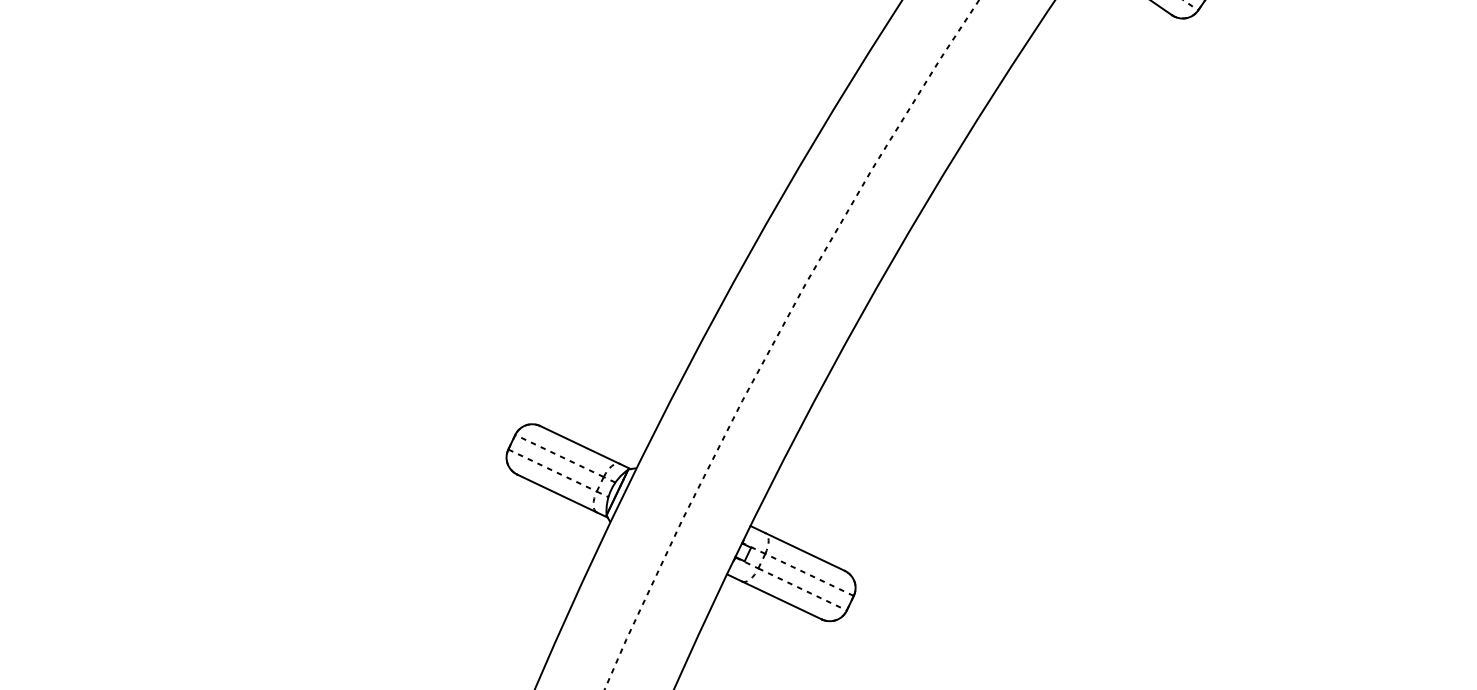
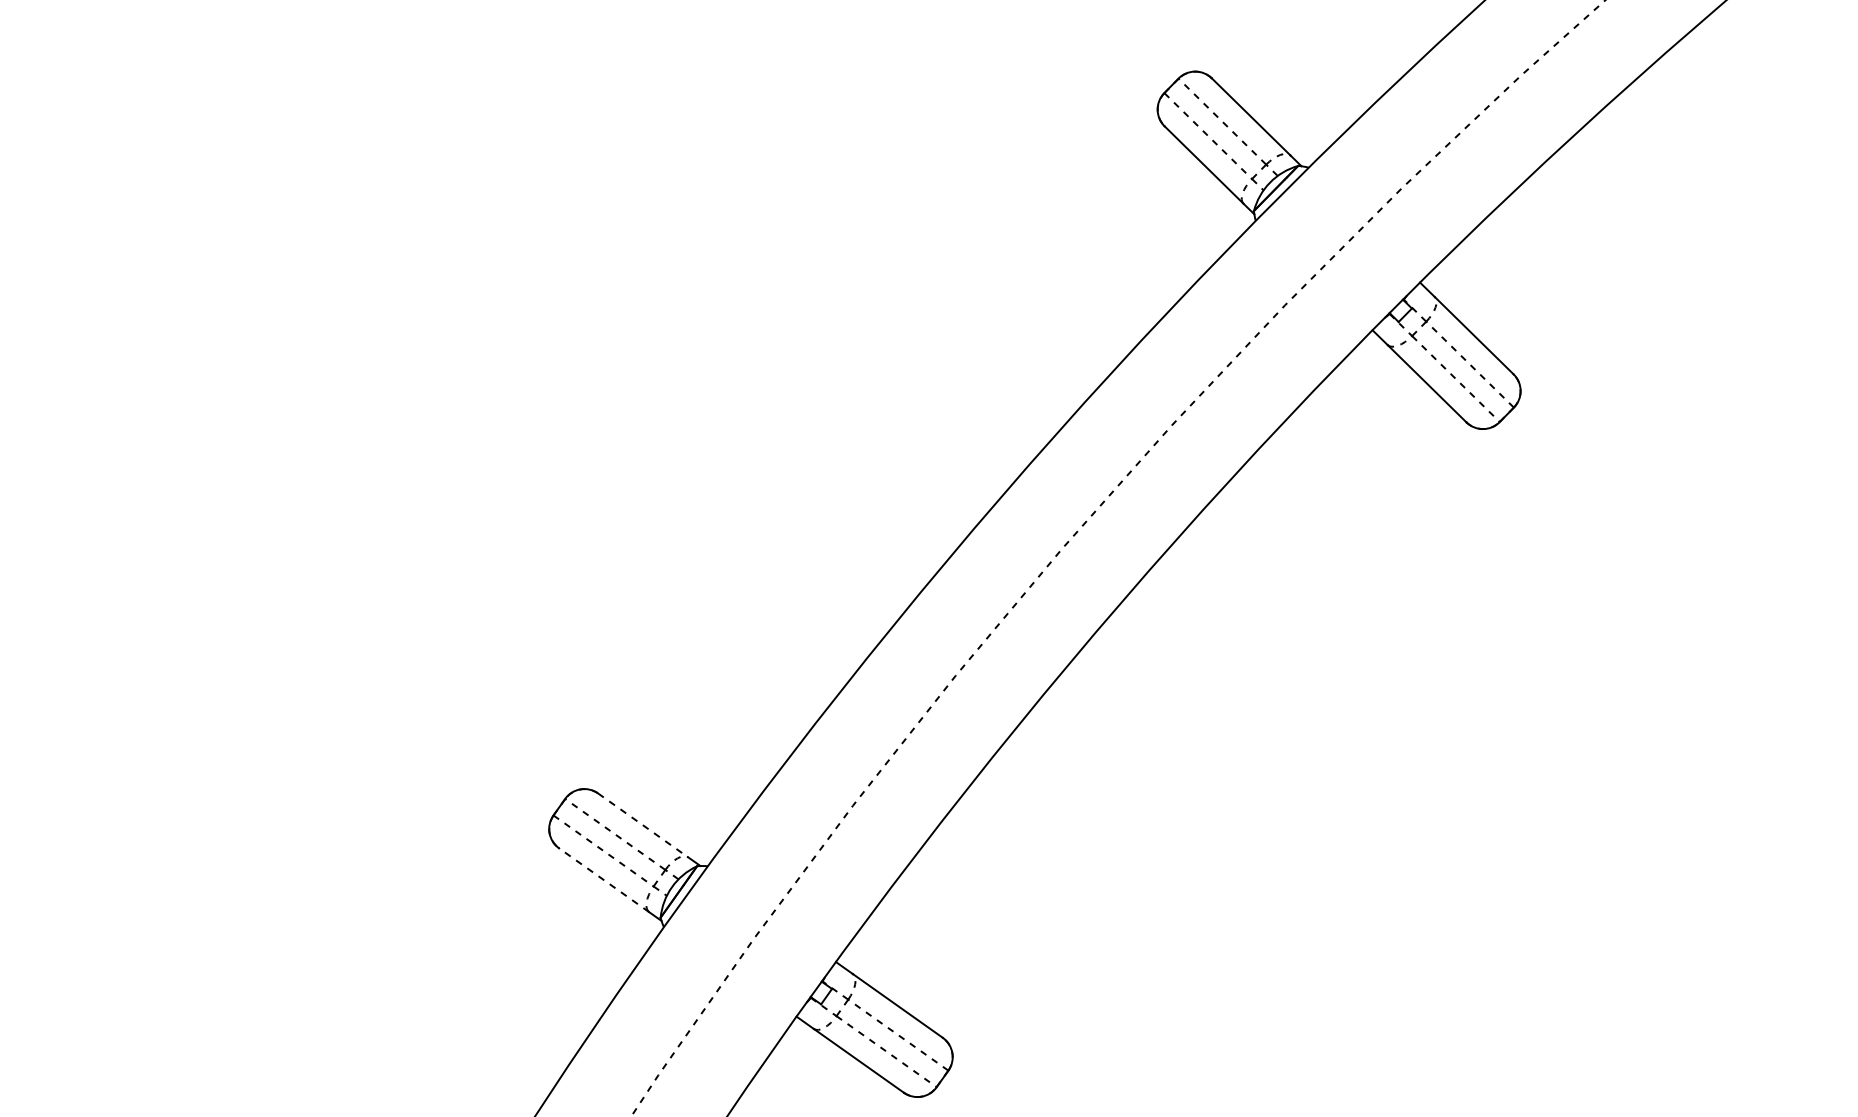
line: (580, 445) -> (643, 825), solid -> dashed
line: (556, 493) -> (603, 879), solid -> dashed

